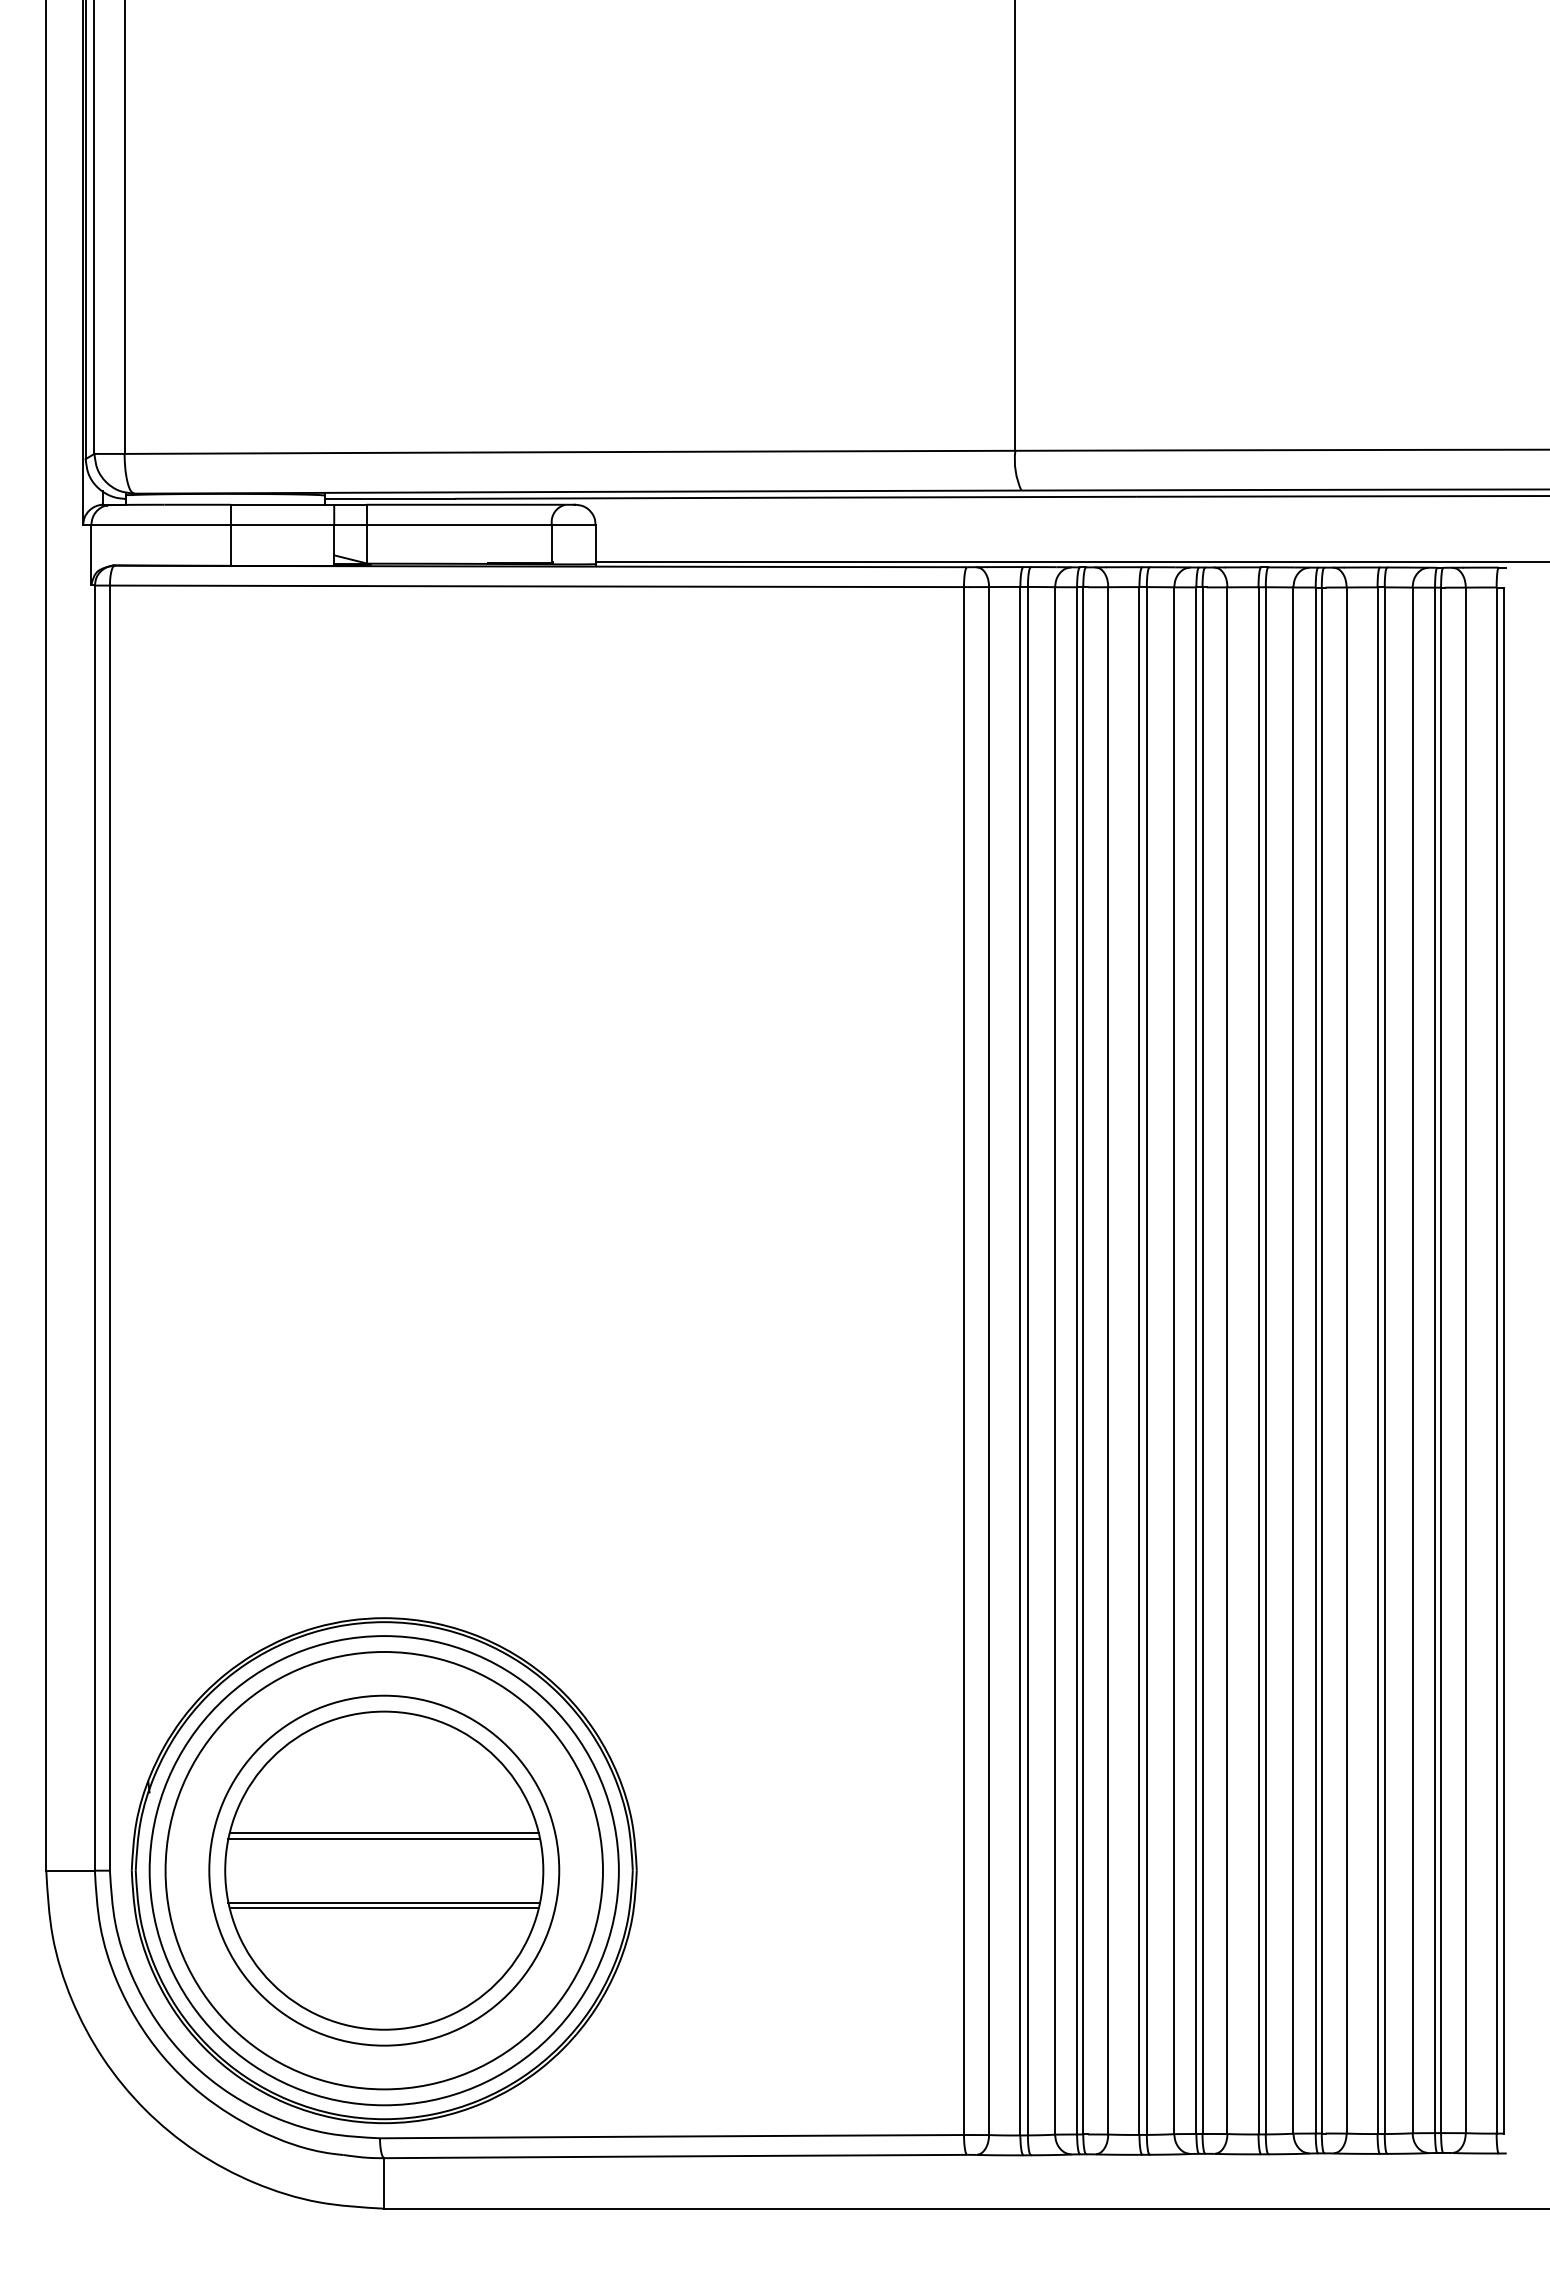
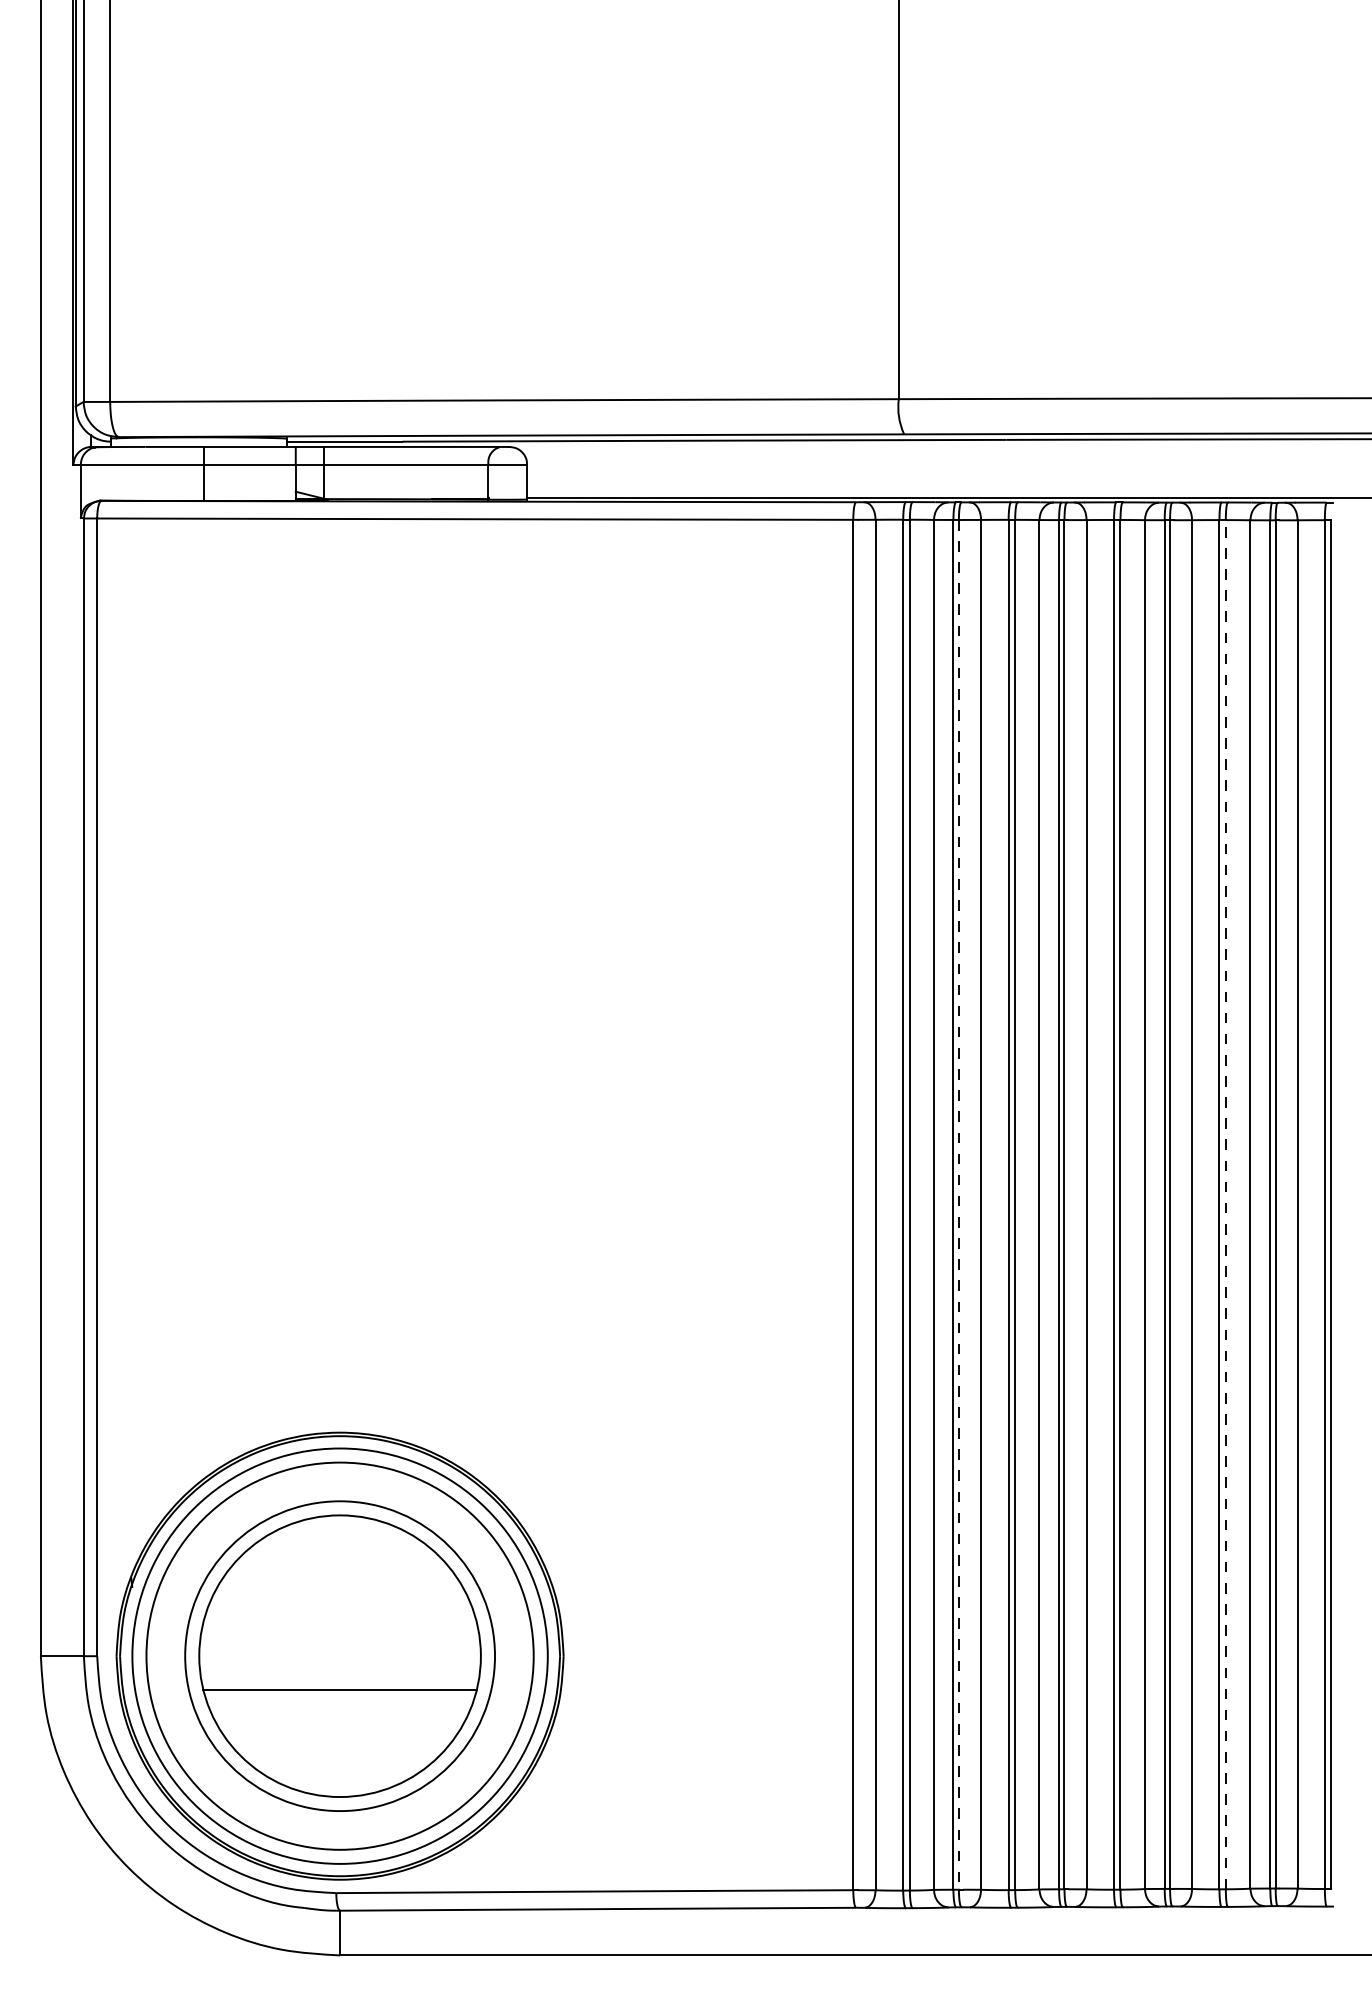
line: (1083, 1360) -> (959, 1204), solid -> dashed
line: (1384, 1360) -> (1225, 1204), solid -> dashed
line: (383, 1832) -> (339, 1622), removed
line: (384, 1838) -> (340, 1627), removed
line: (384, 1902) -> (340, 1684), removed

